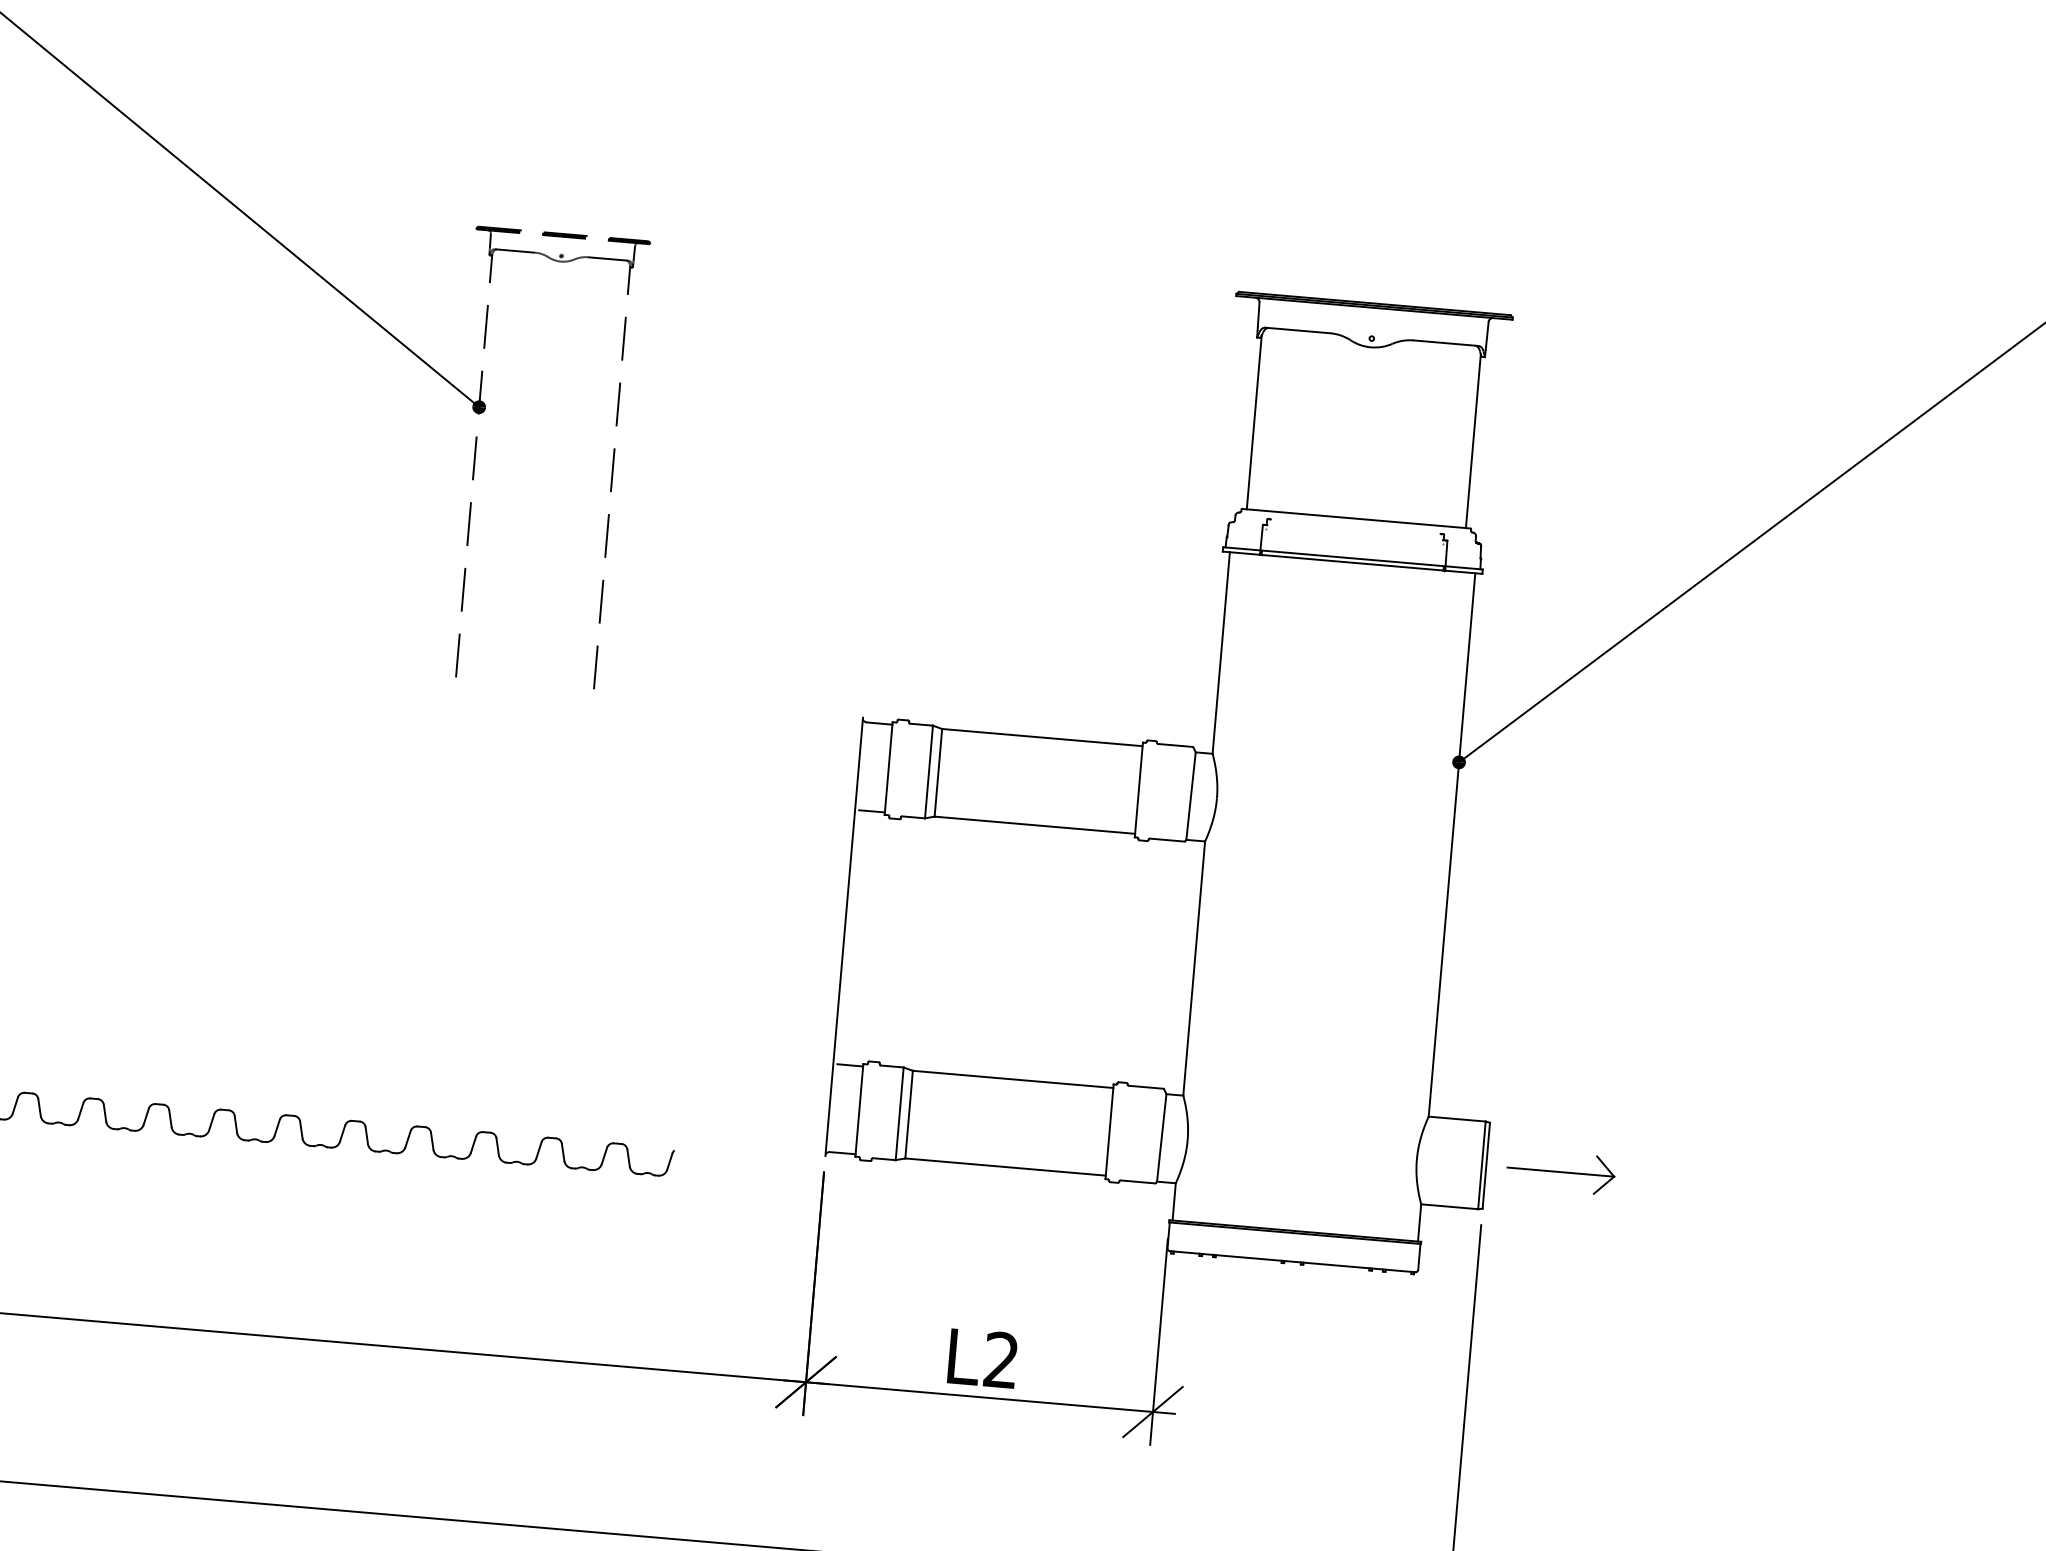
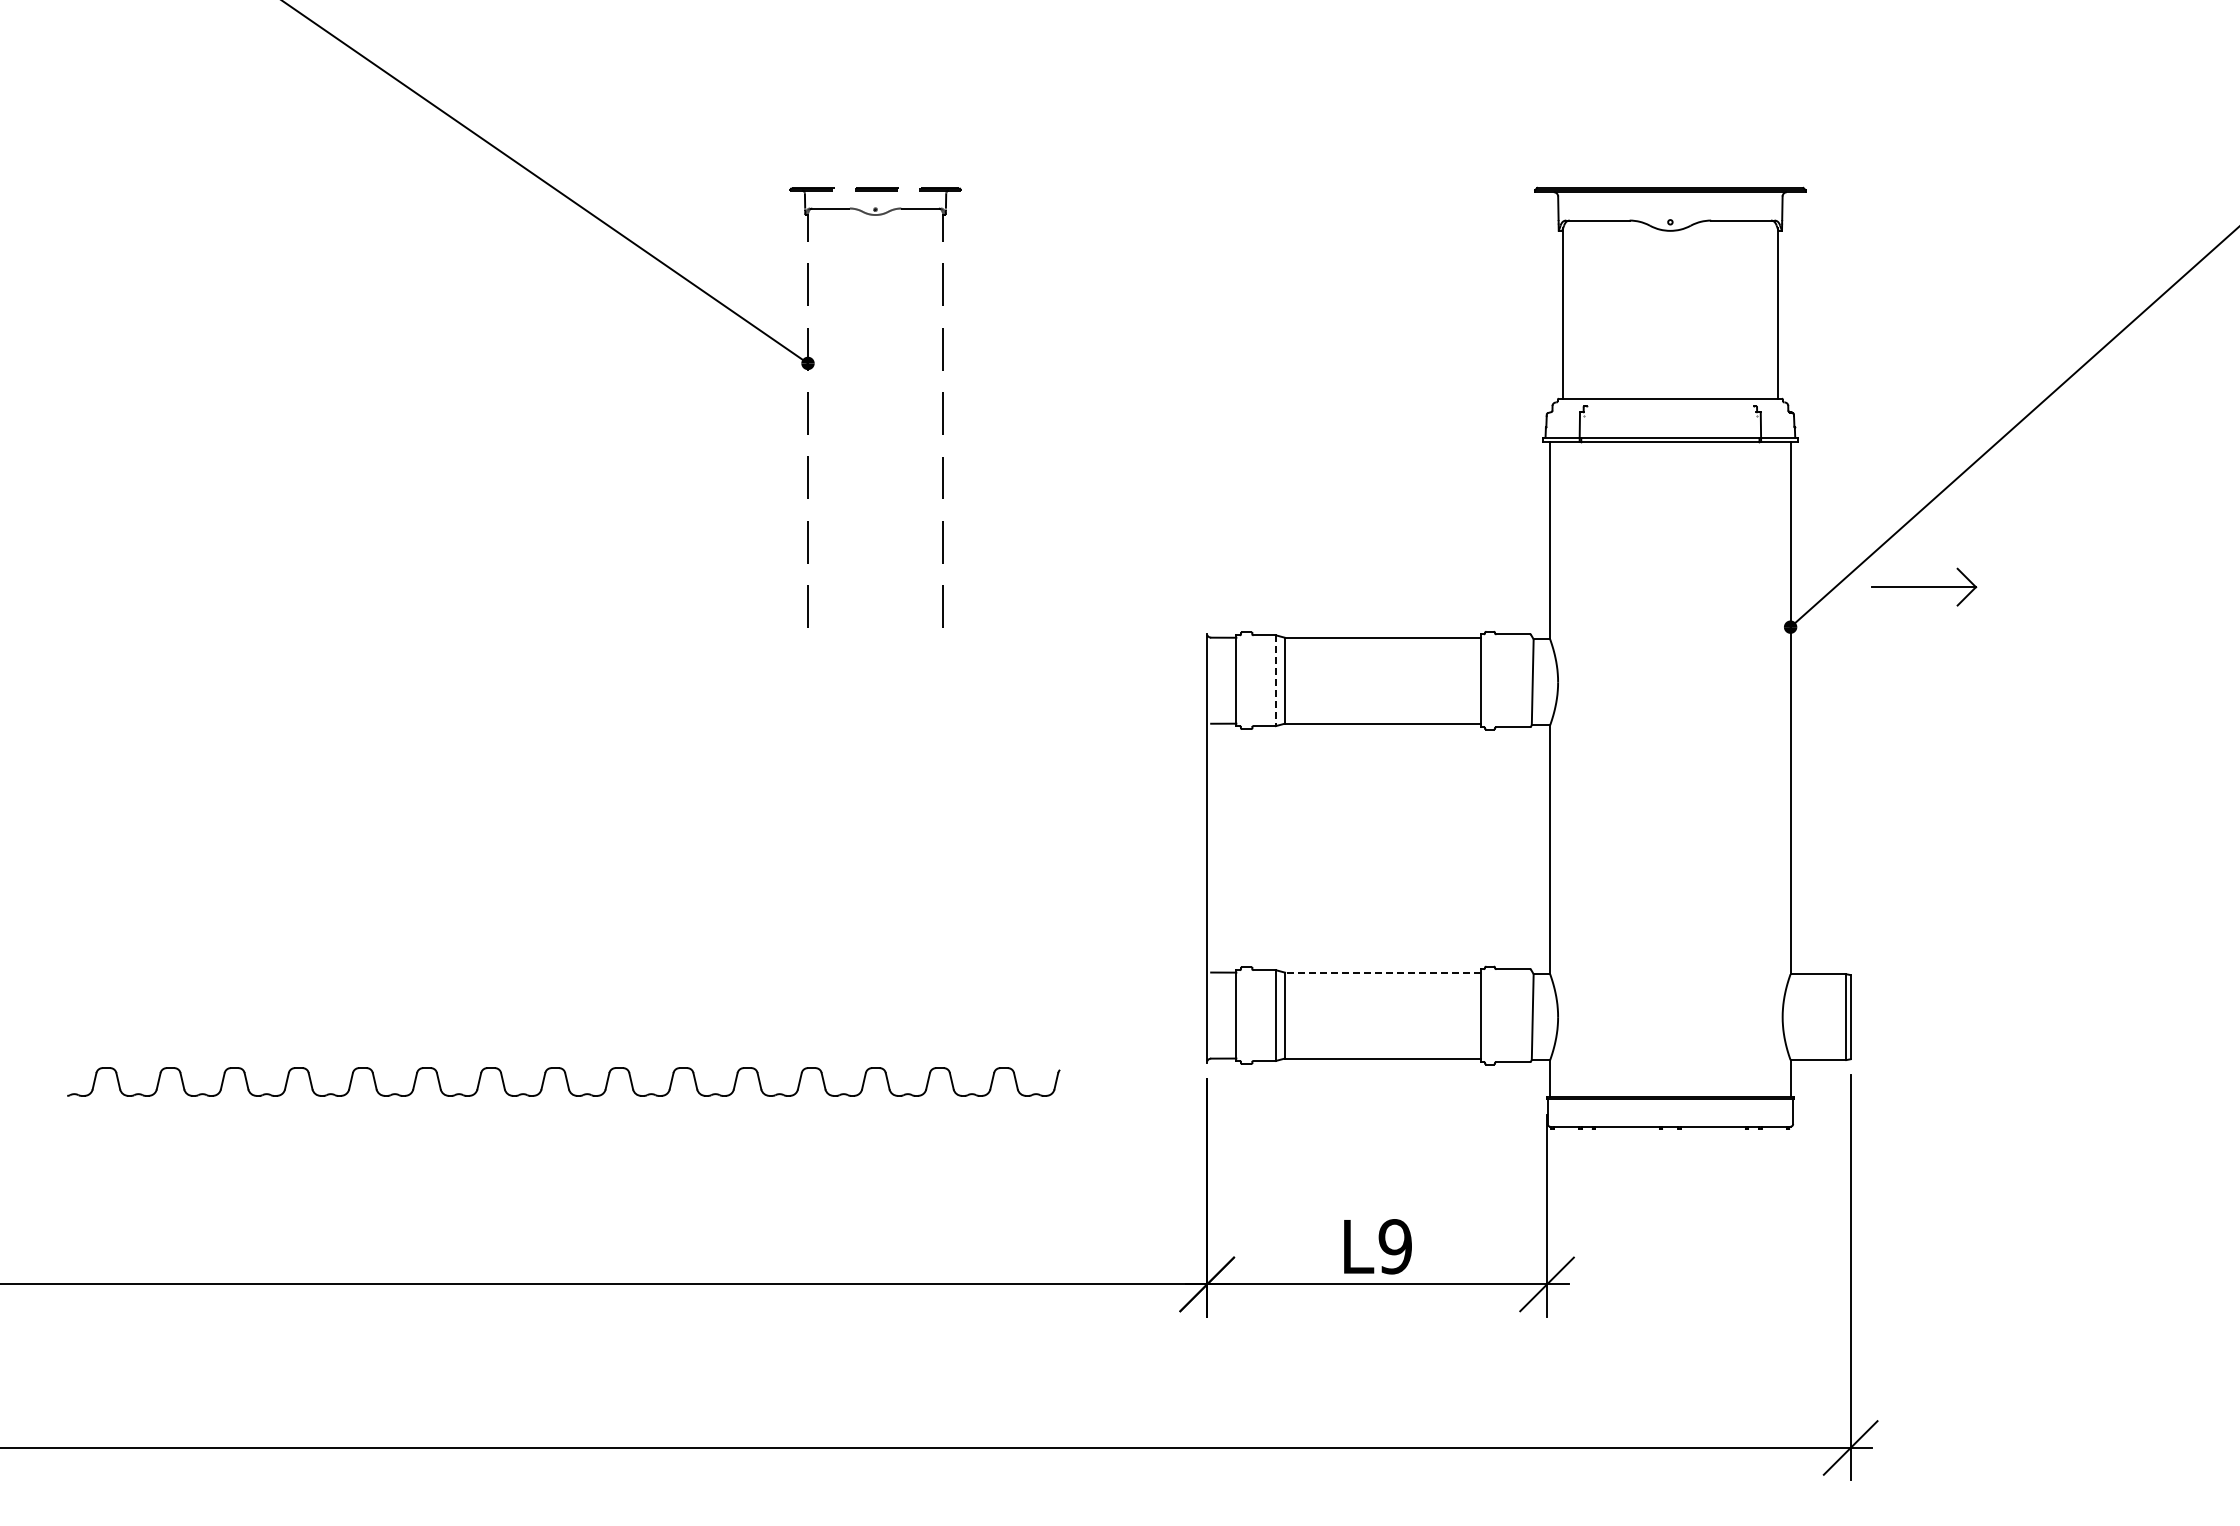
line: (928, 772) -> (1275, 681), solid -> dashed
line: (1012, 1079) -> (1382, 972), solid -> dashed
part: (1561, 1171) -> (1924, 586), moved
text: (1000, 1359) -> (1394, 1246), L2 -> L9

